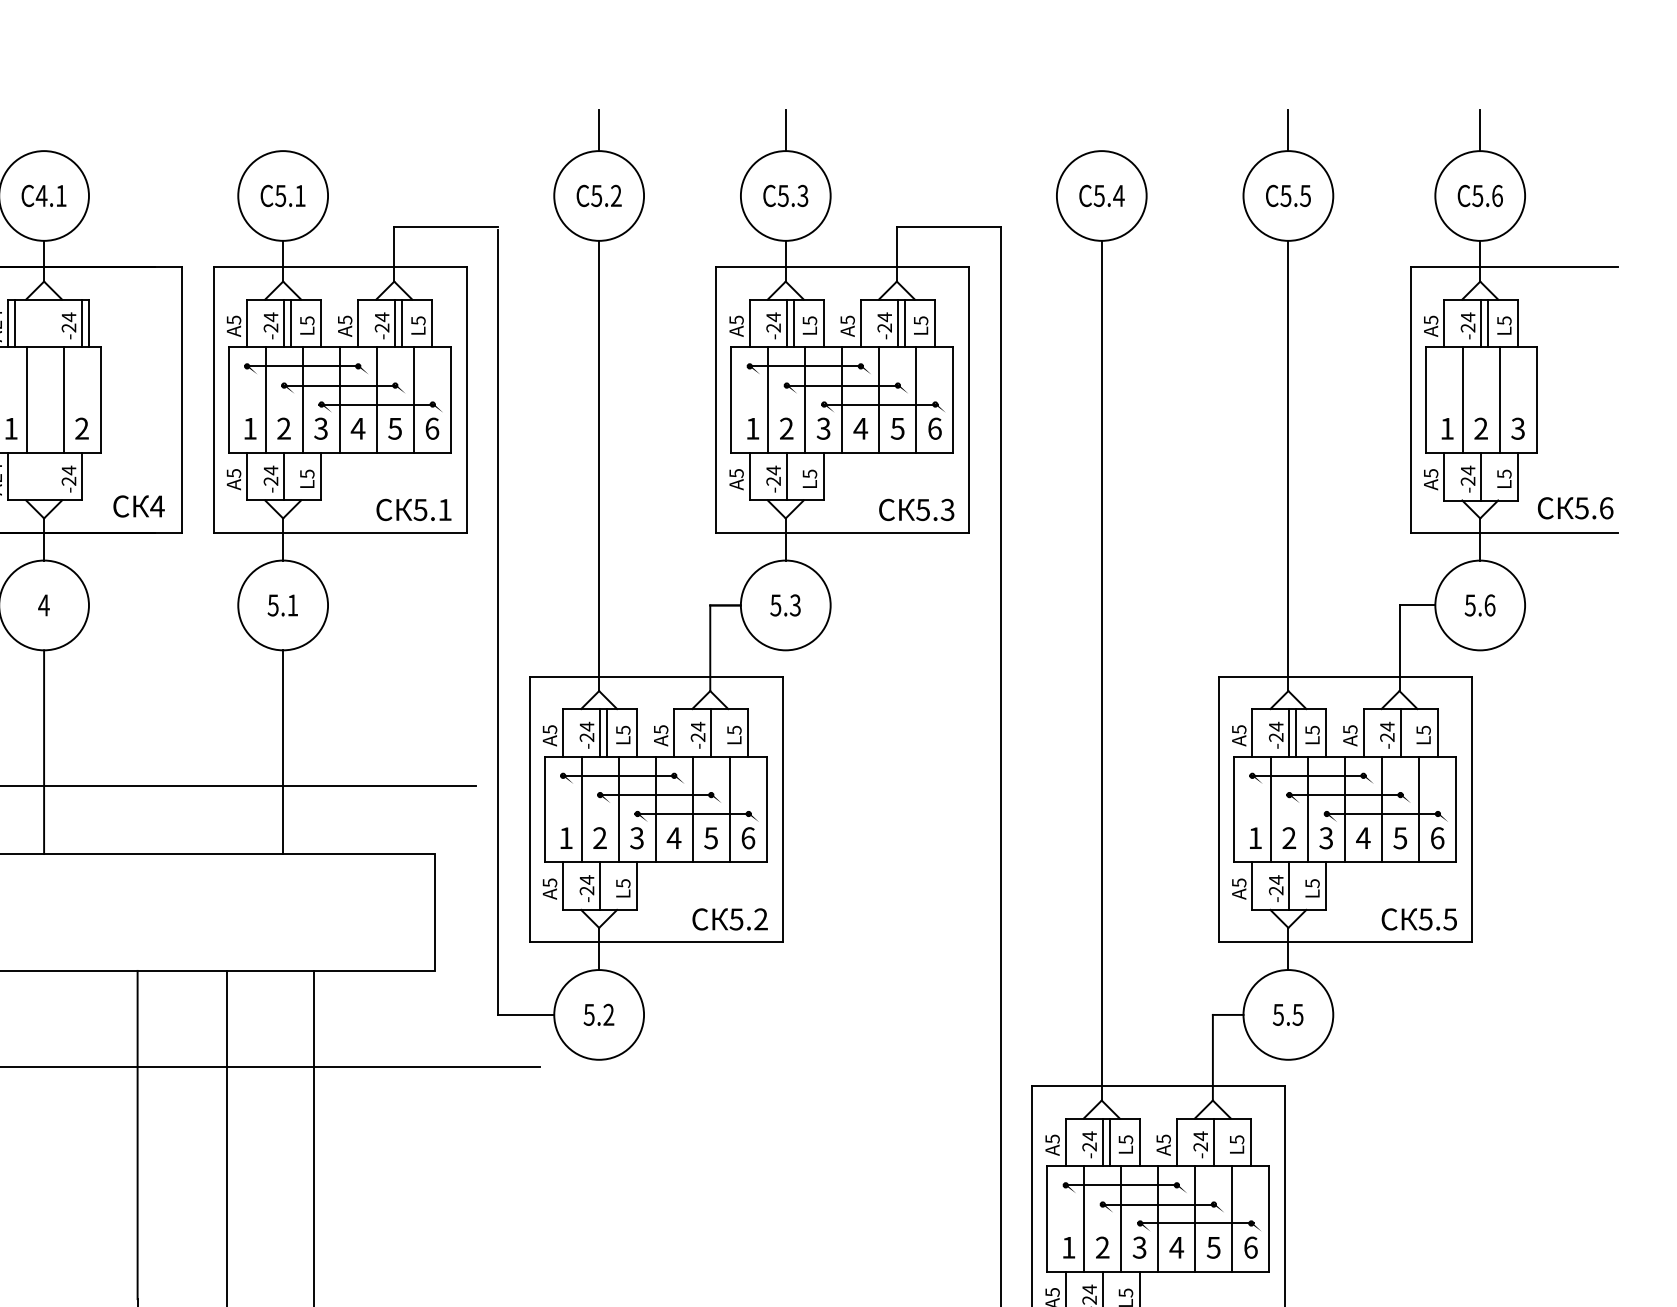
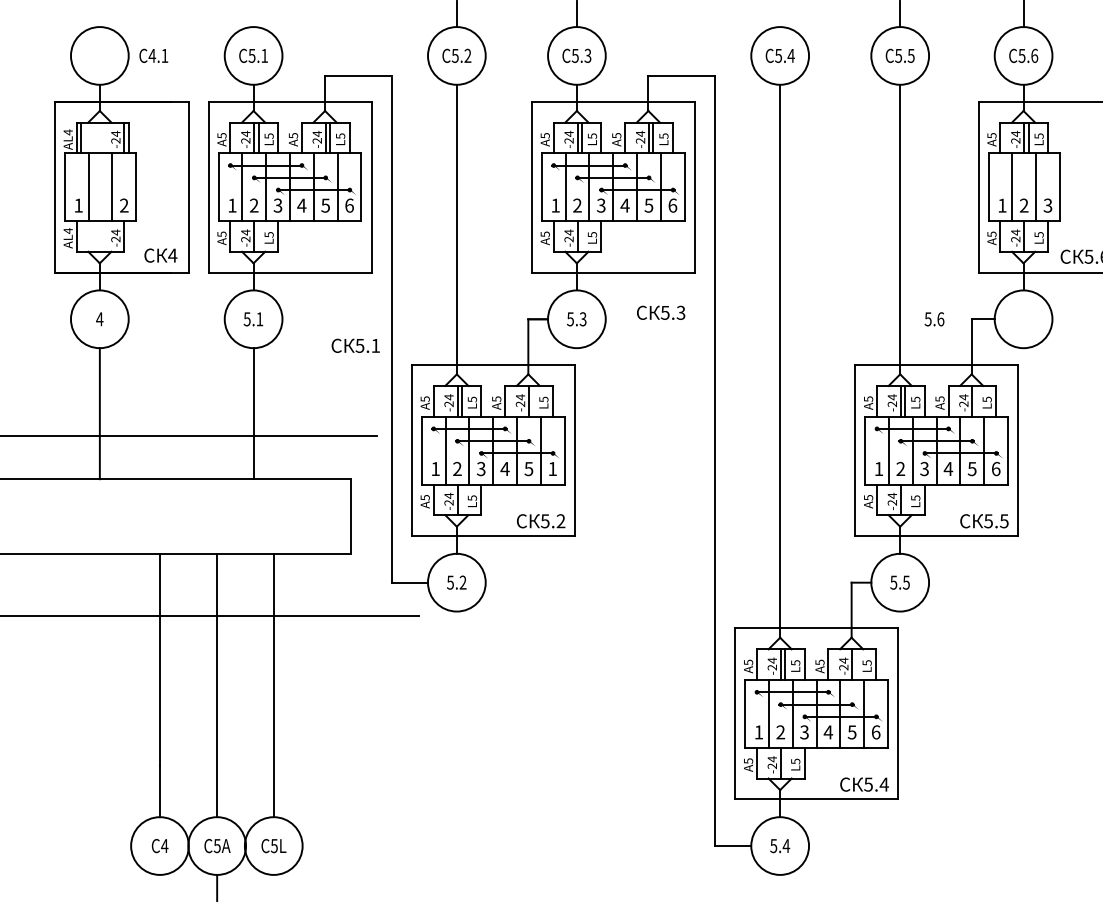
text: (43, 195) -> (153, 55), moved
text: (413, 509) -> (355, 345), moved
text: (917, 509) -> (661, 312), moved
text: (1480, 605) -> (934, 319), moved
text: (747, 837) -> (552, 468), 6 -> 1

